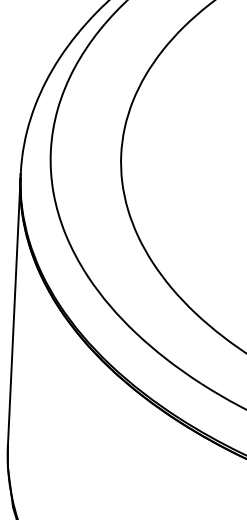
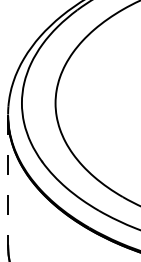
line: (15, 311) -> (8, 180), solid -> dashed

